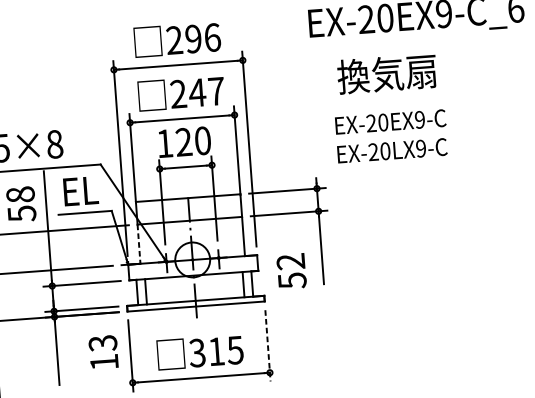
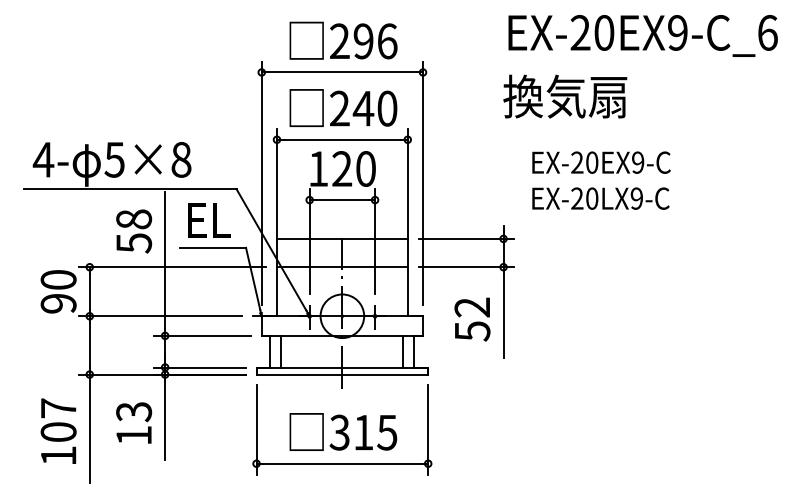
text: (387, 73) -> (565, 96), moved
text: (216, 91) -> (387, 108), 247 -> 240
line: (138, 244) -> (276, 291), dashed -> solid
text: (291, 271) -> (472, 319), moved
line: (268, 346) -> (428, 430), dashed -> solid
text: (103, 351) -> (134, 422), moved

